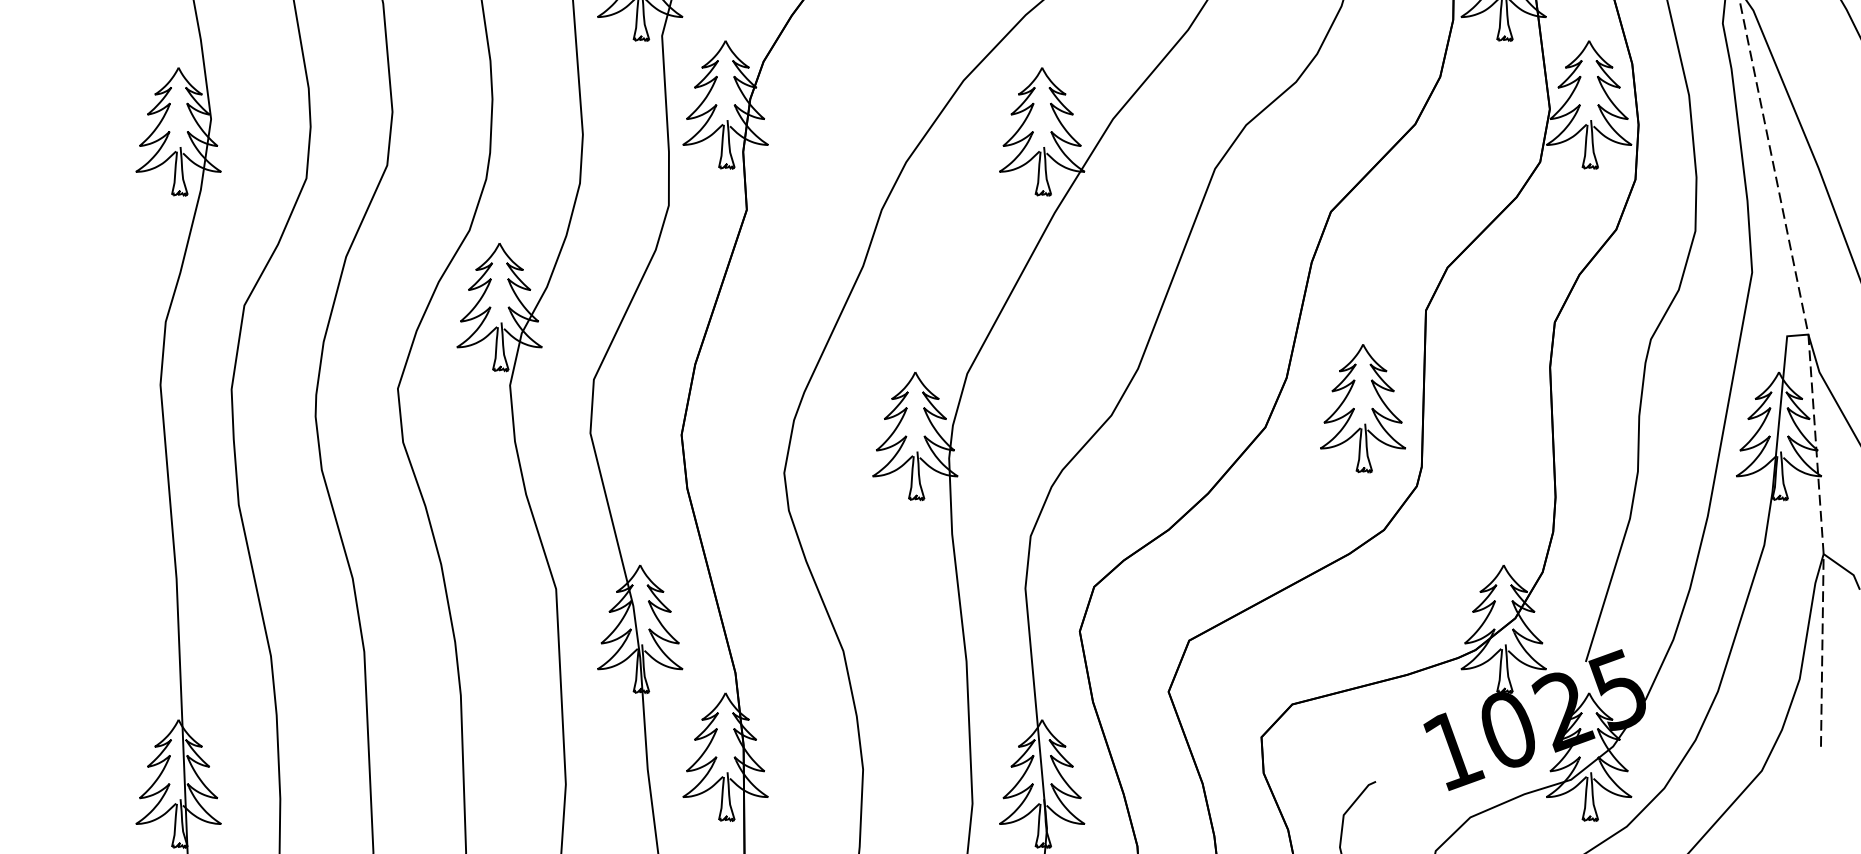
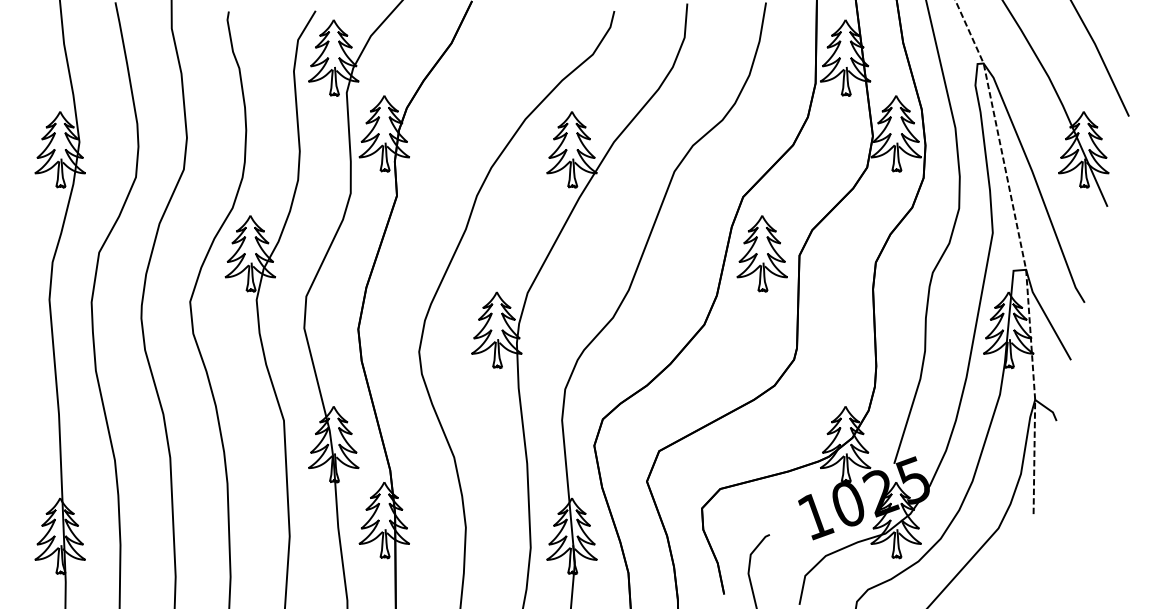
part: (1361, 408) -> (761, 253), moved

